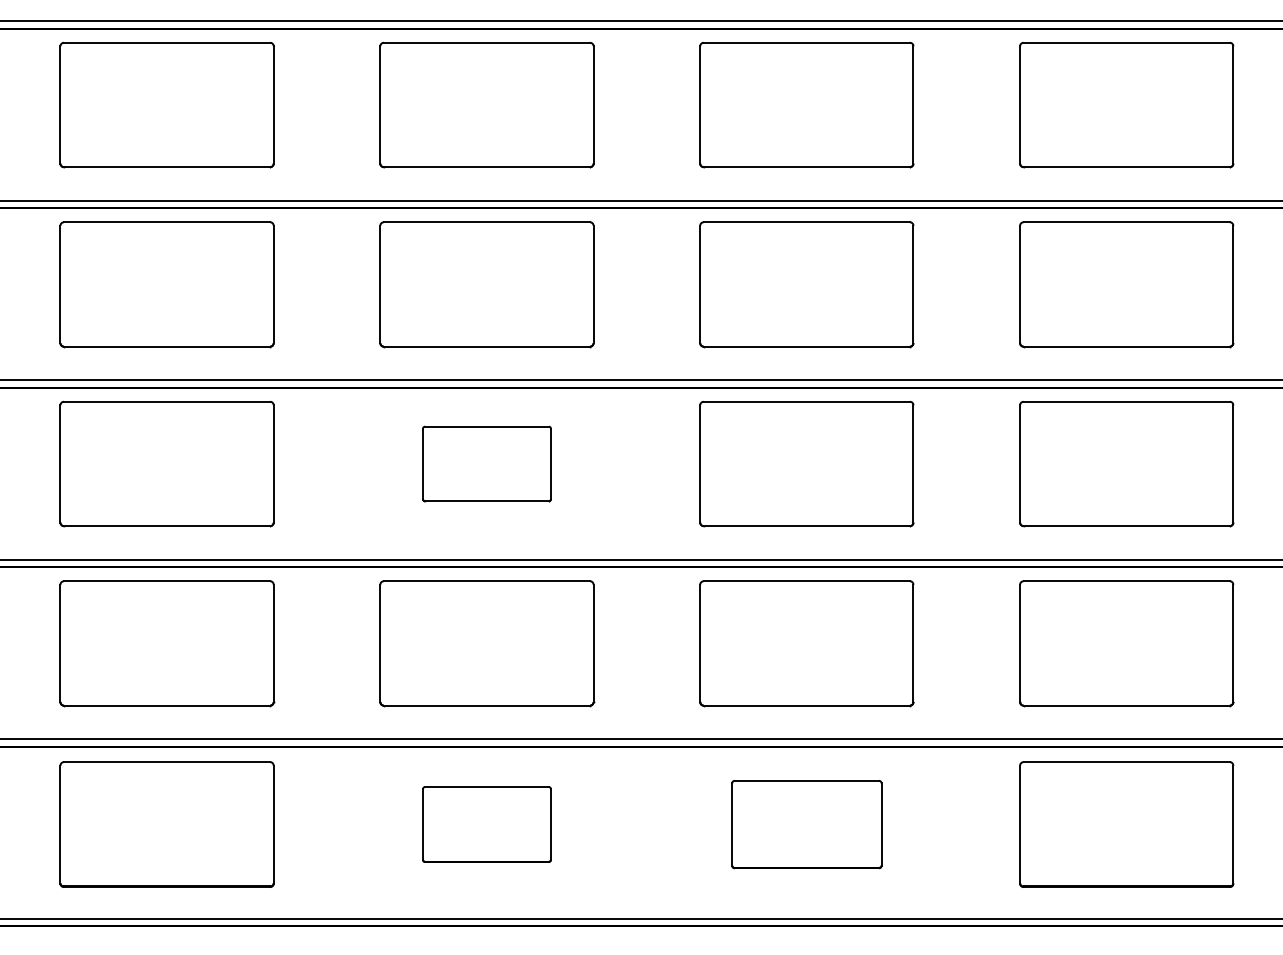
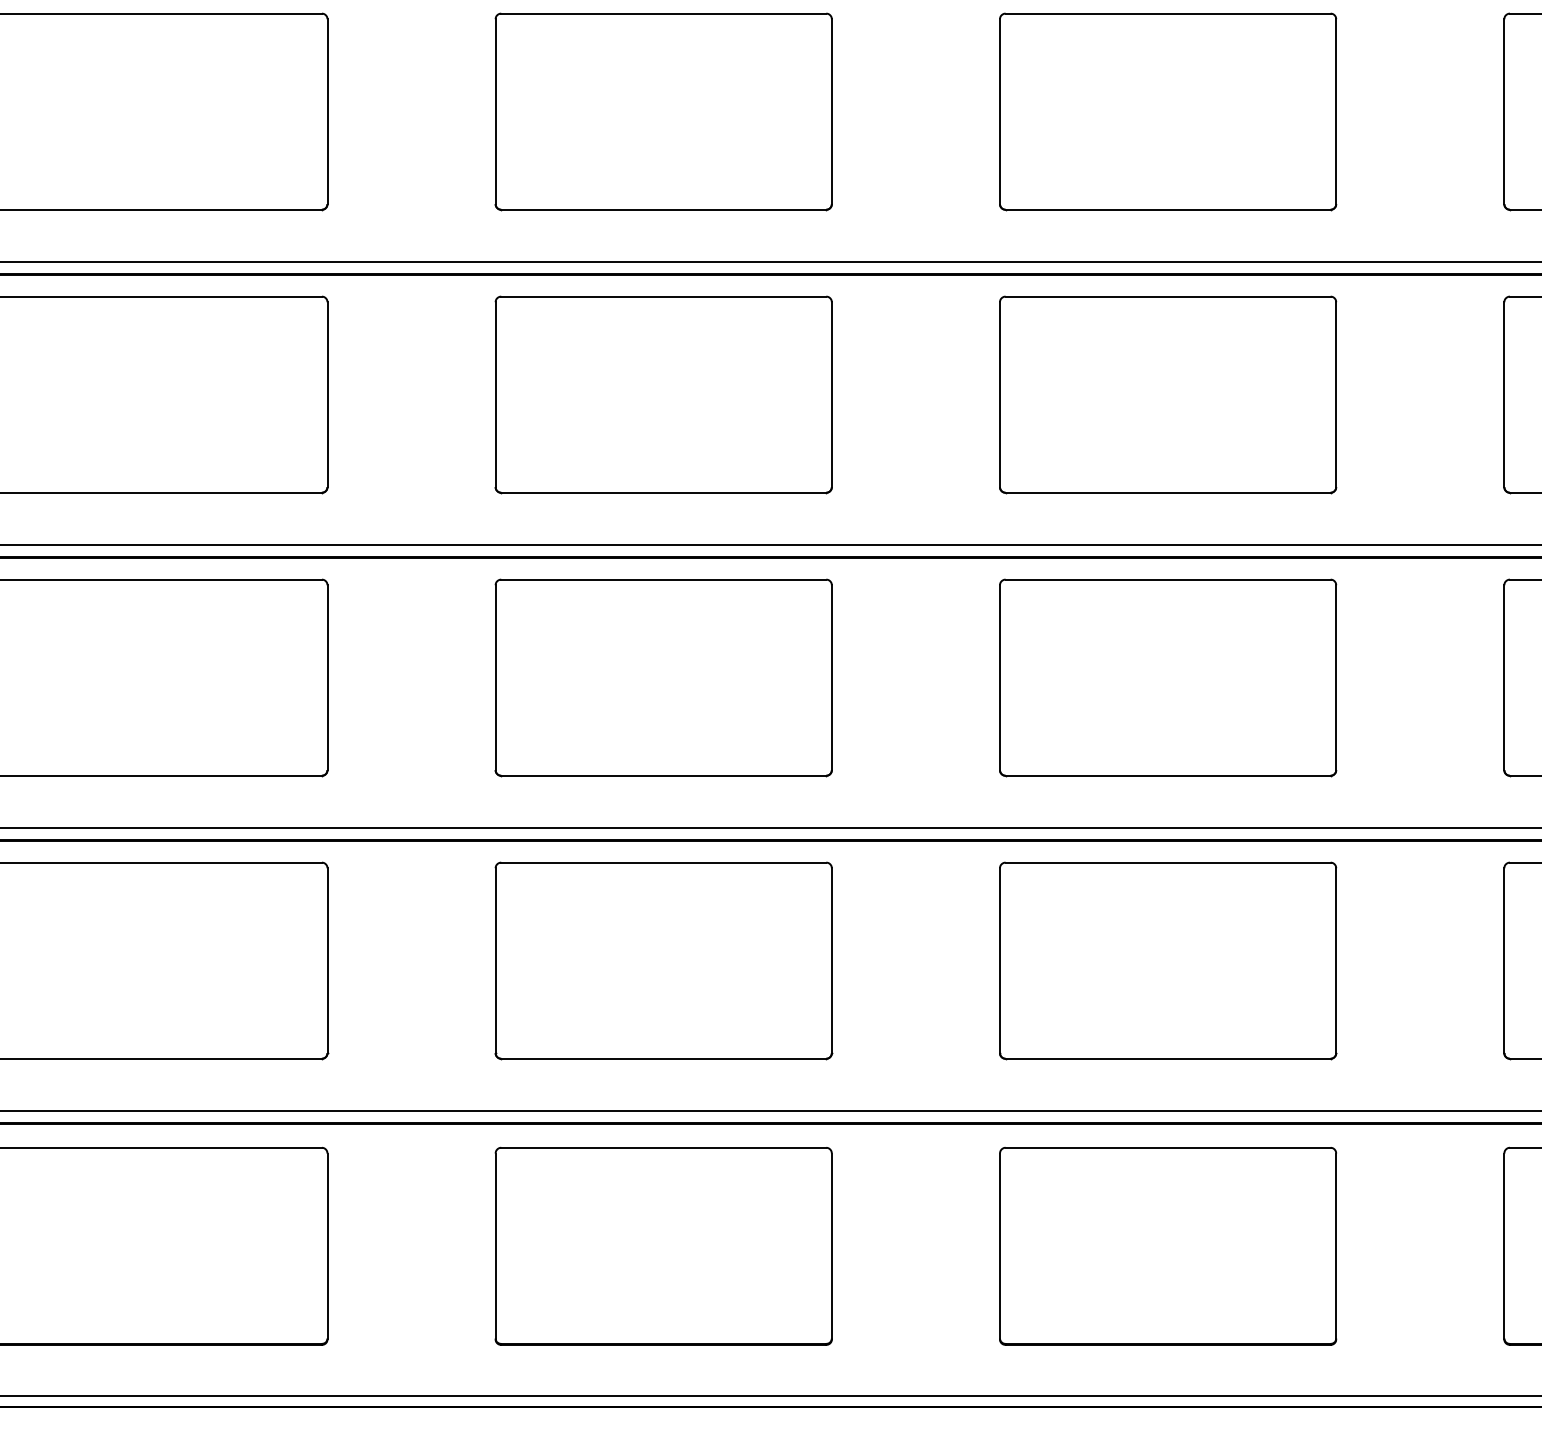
part: (486, 463) -> (663, 676), size x1.67
part: (486, 824) -> (663, 1246), size x1.67
part: (806, 824) -> (1167, 1246), size x1.43

